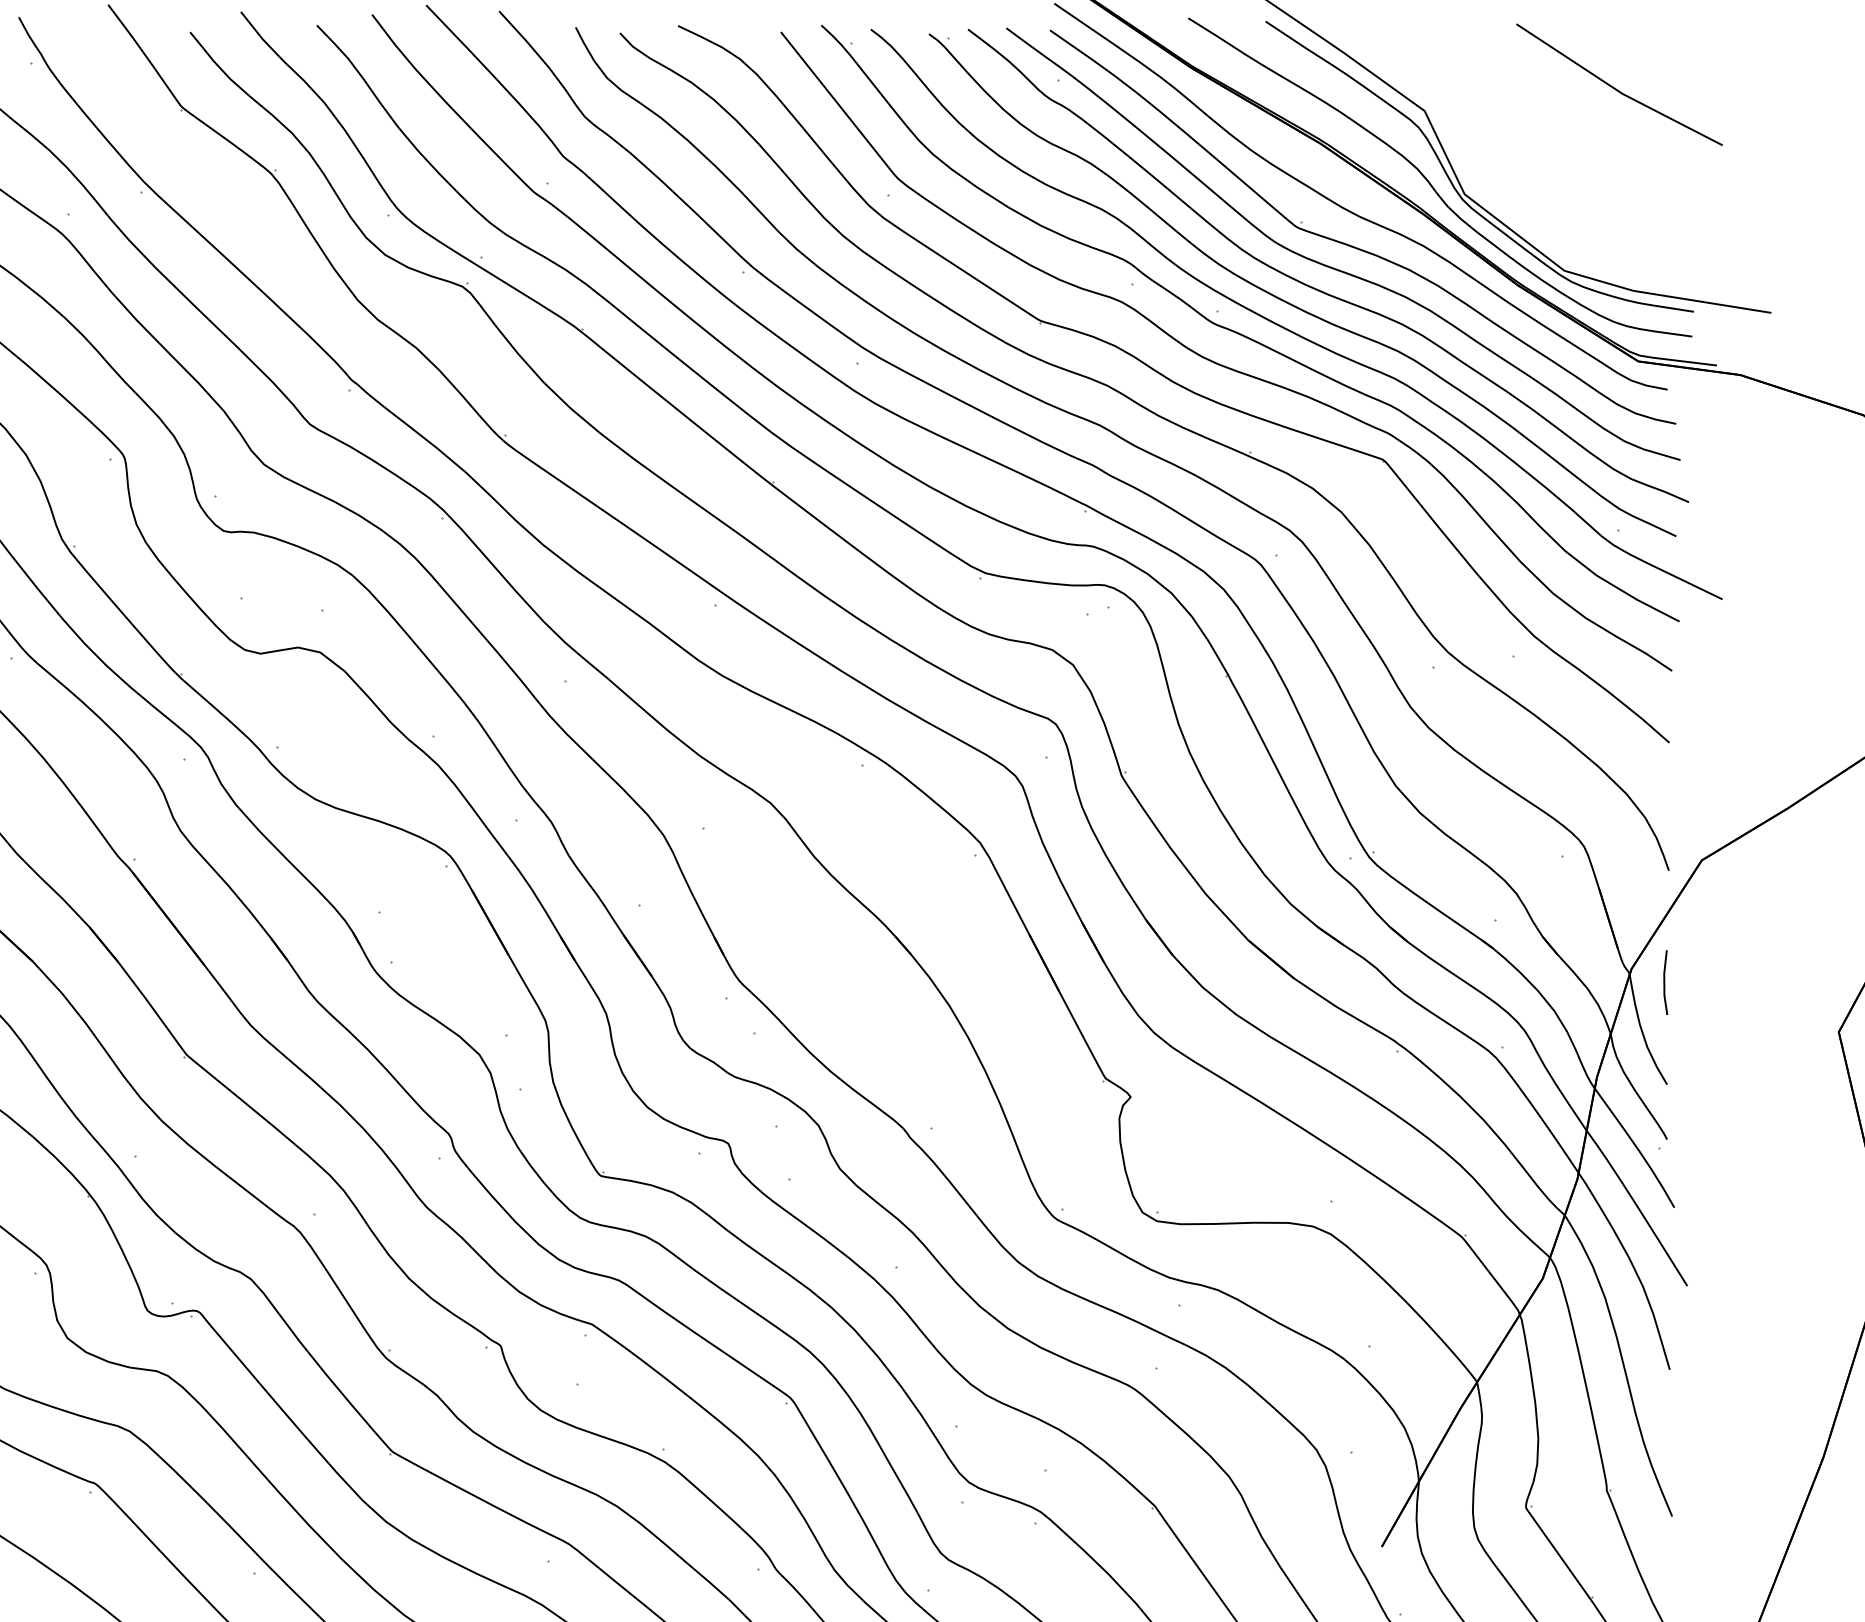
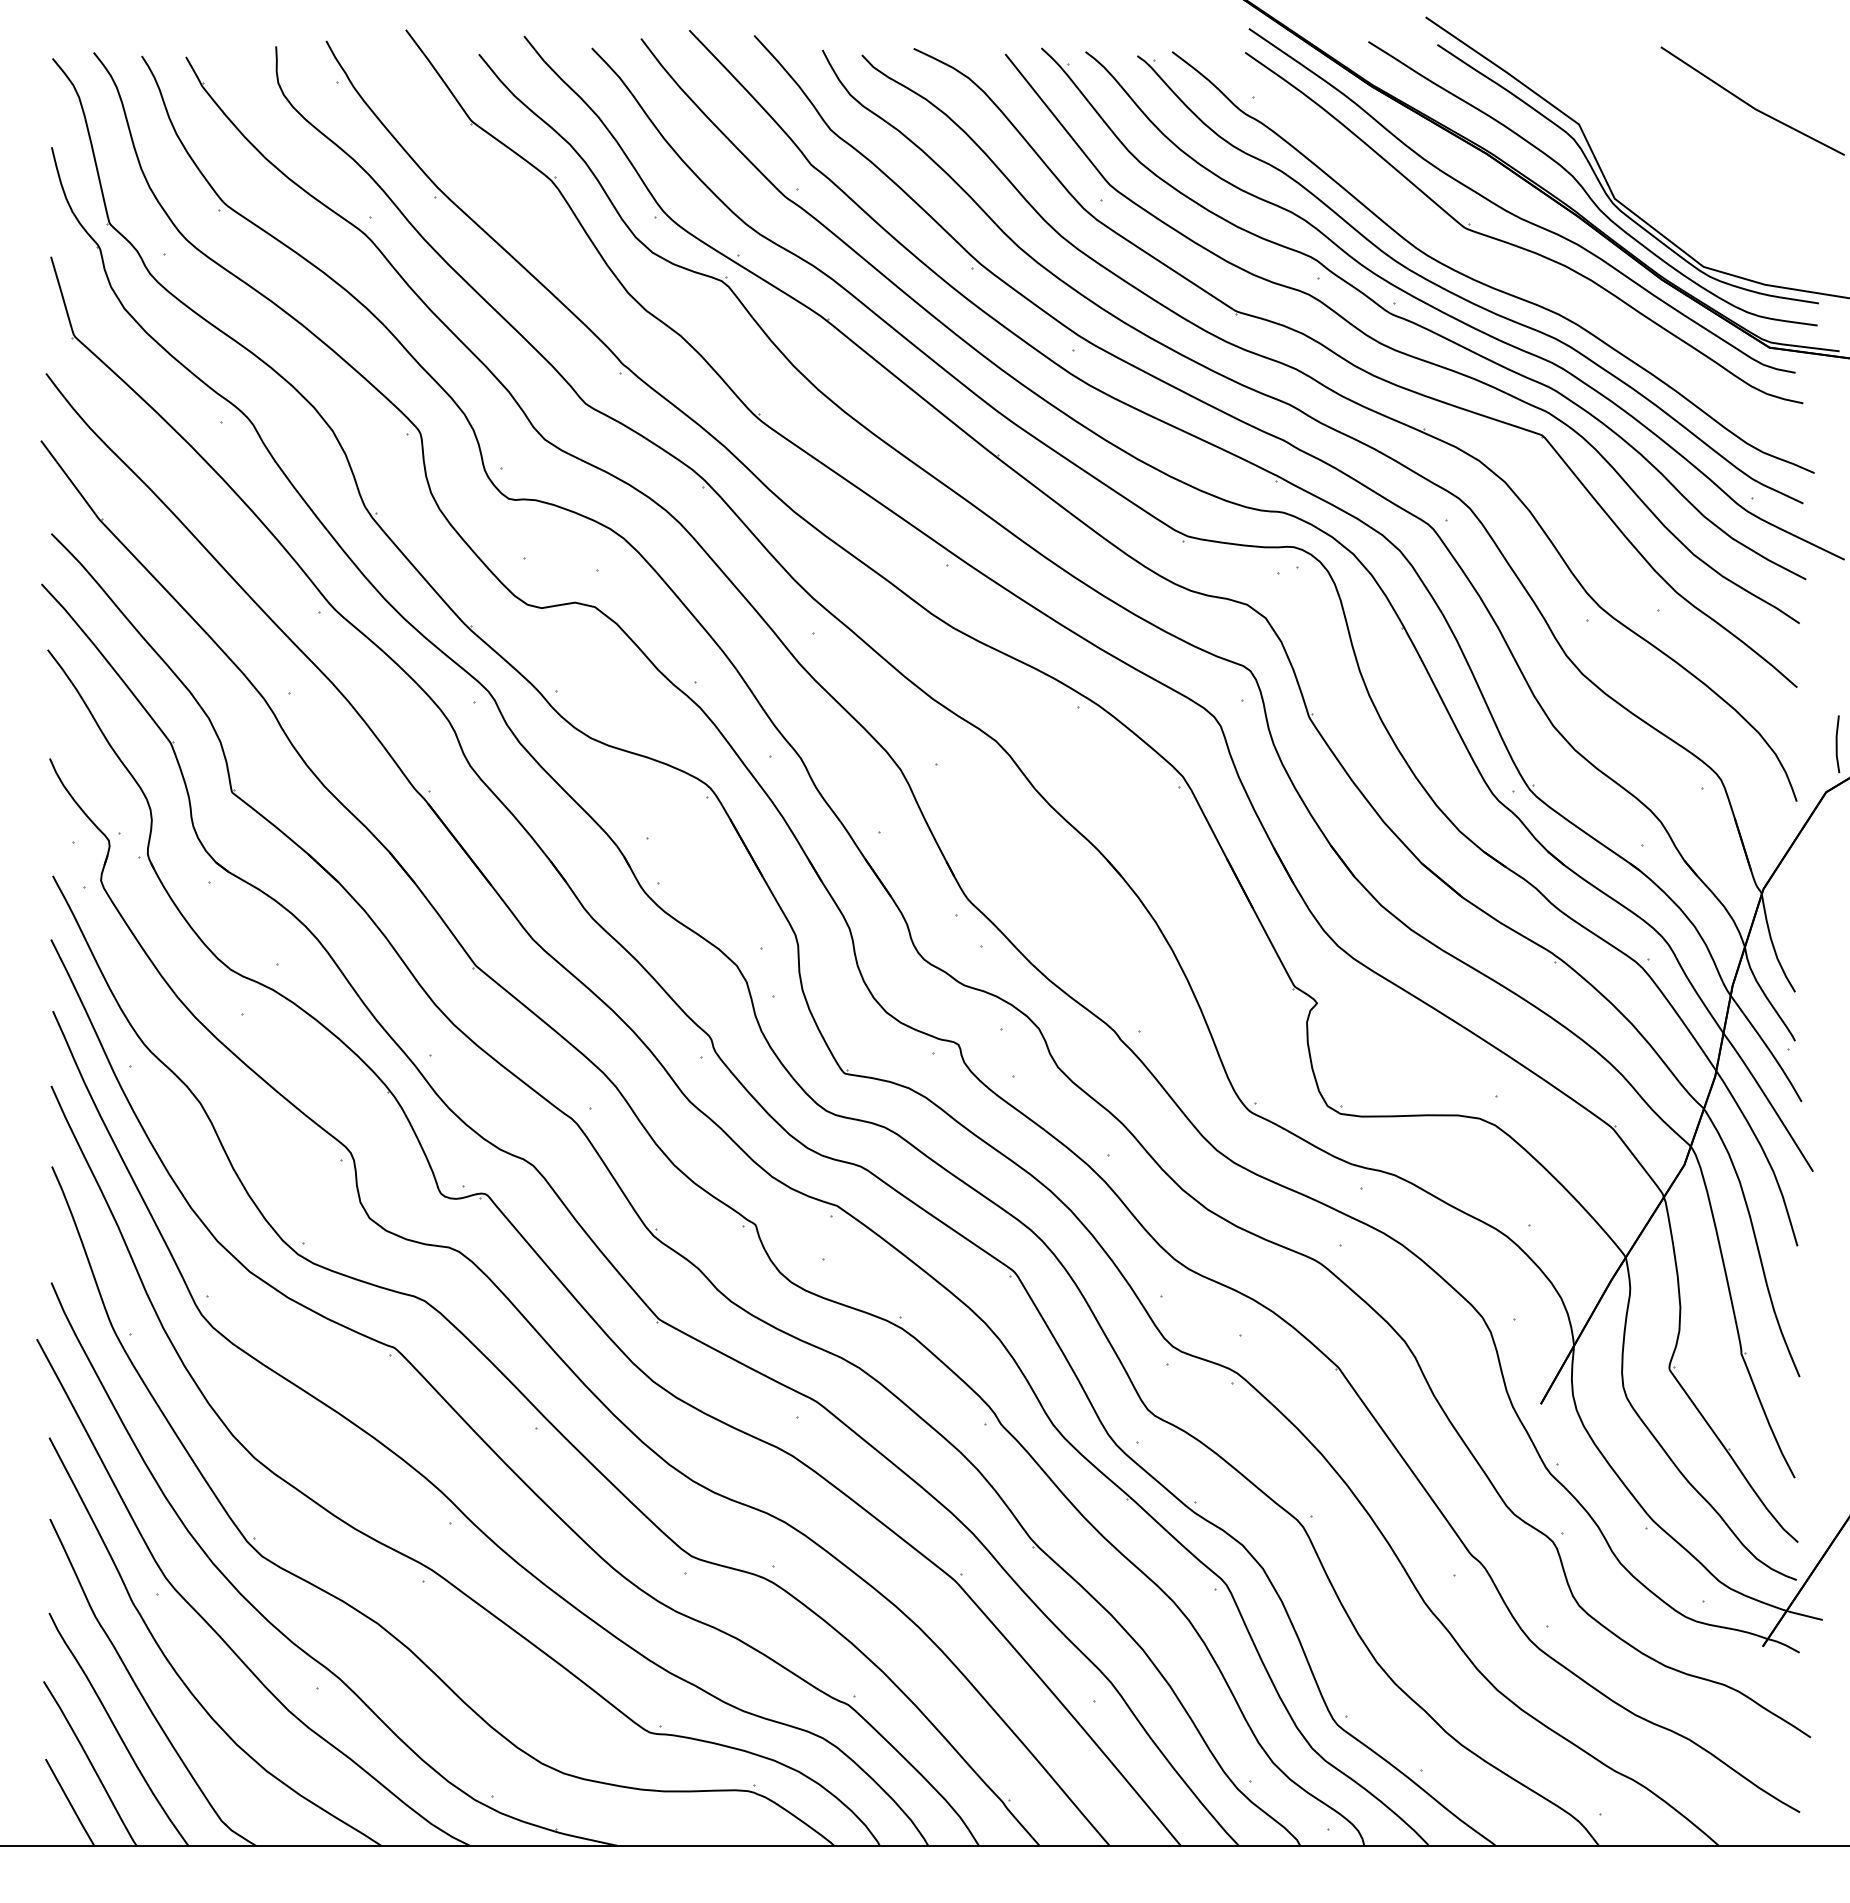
curve: (1336, 268) -> (1500, 264), removed
line: (1665, 982) -> (1837, 744), moved

